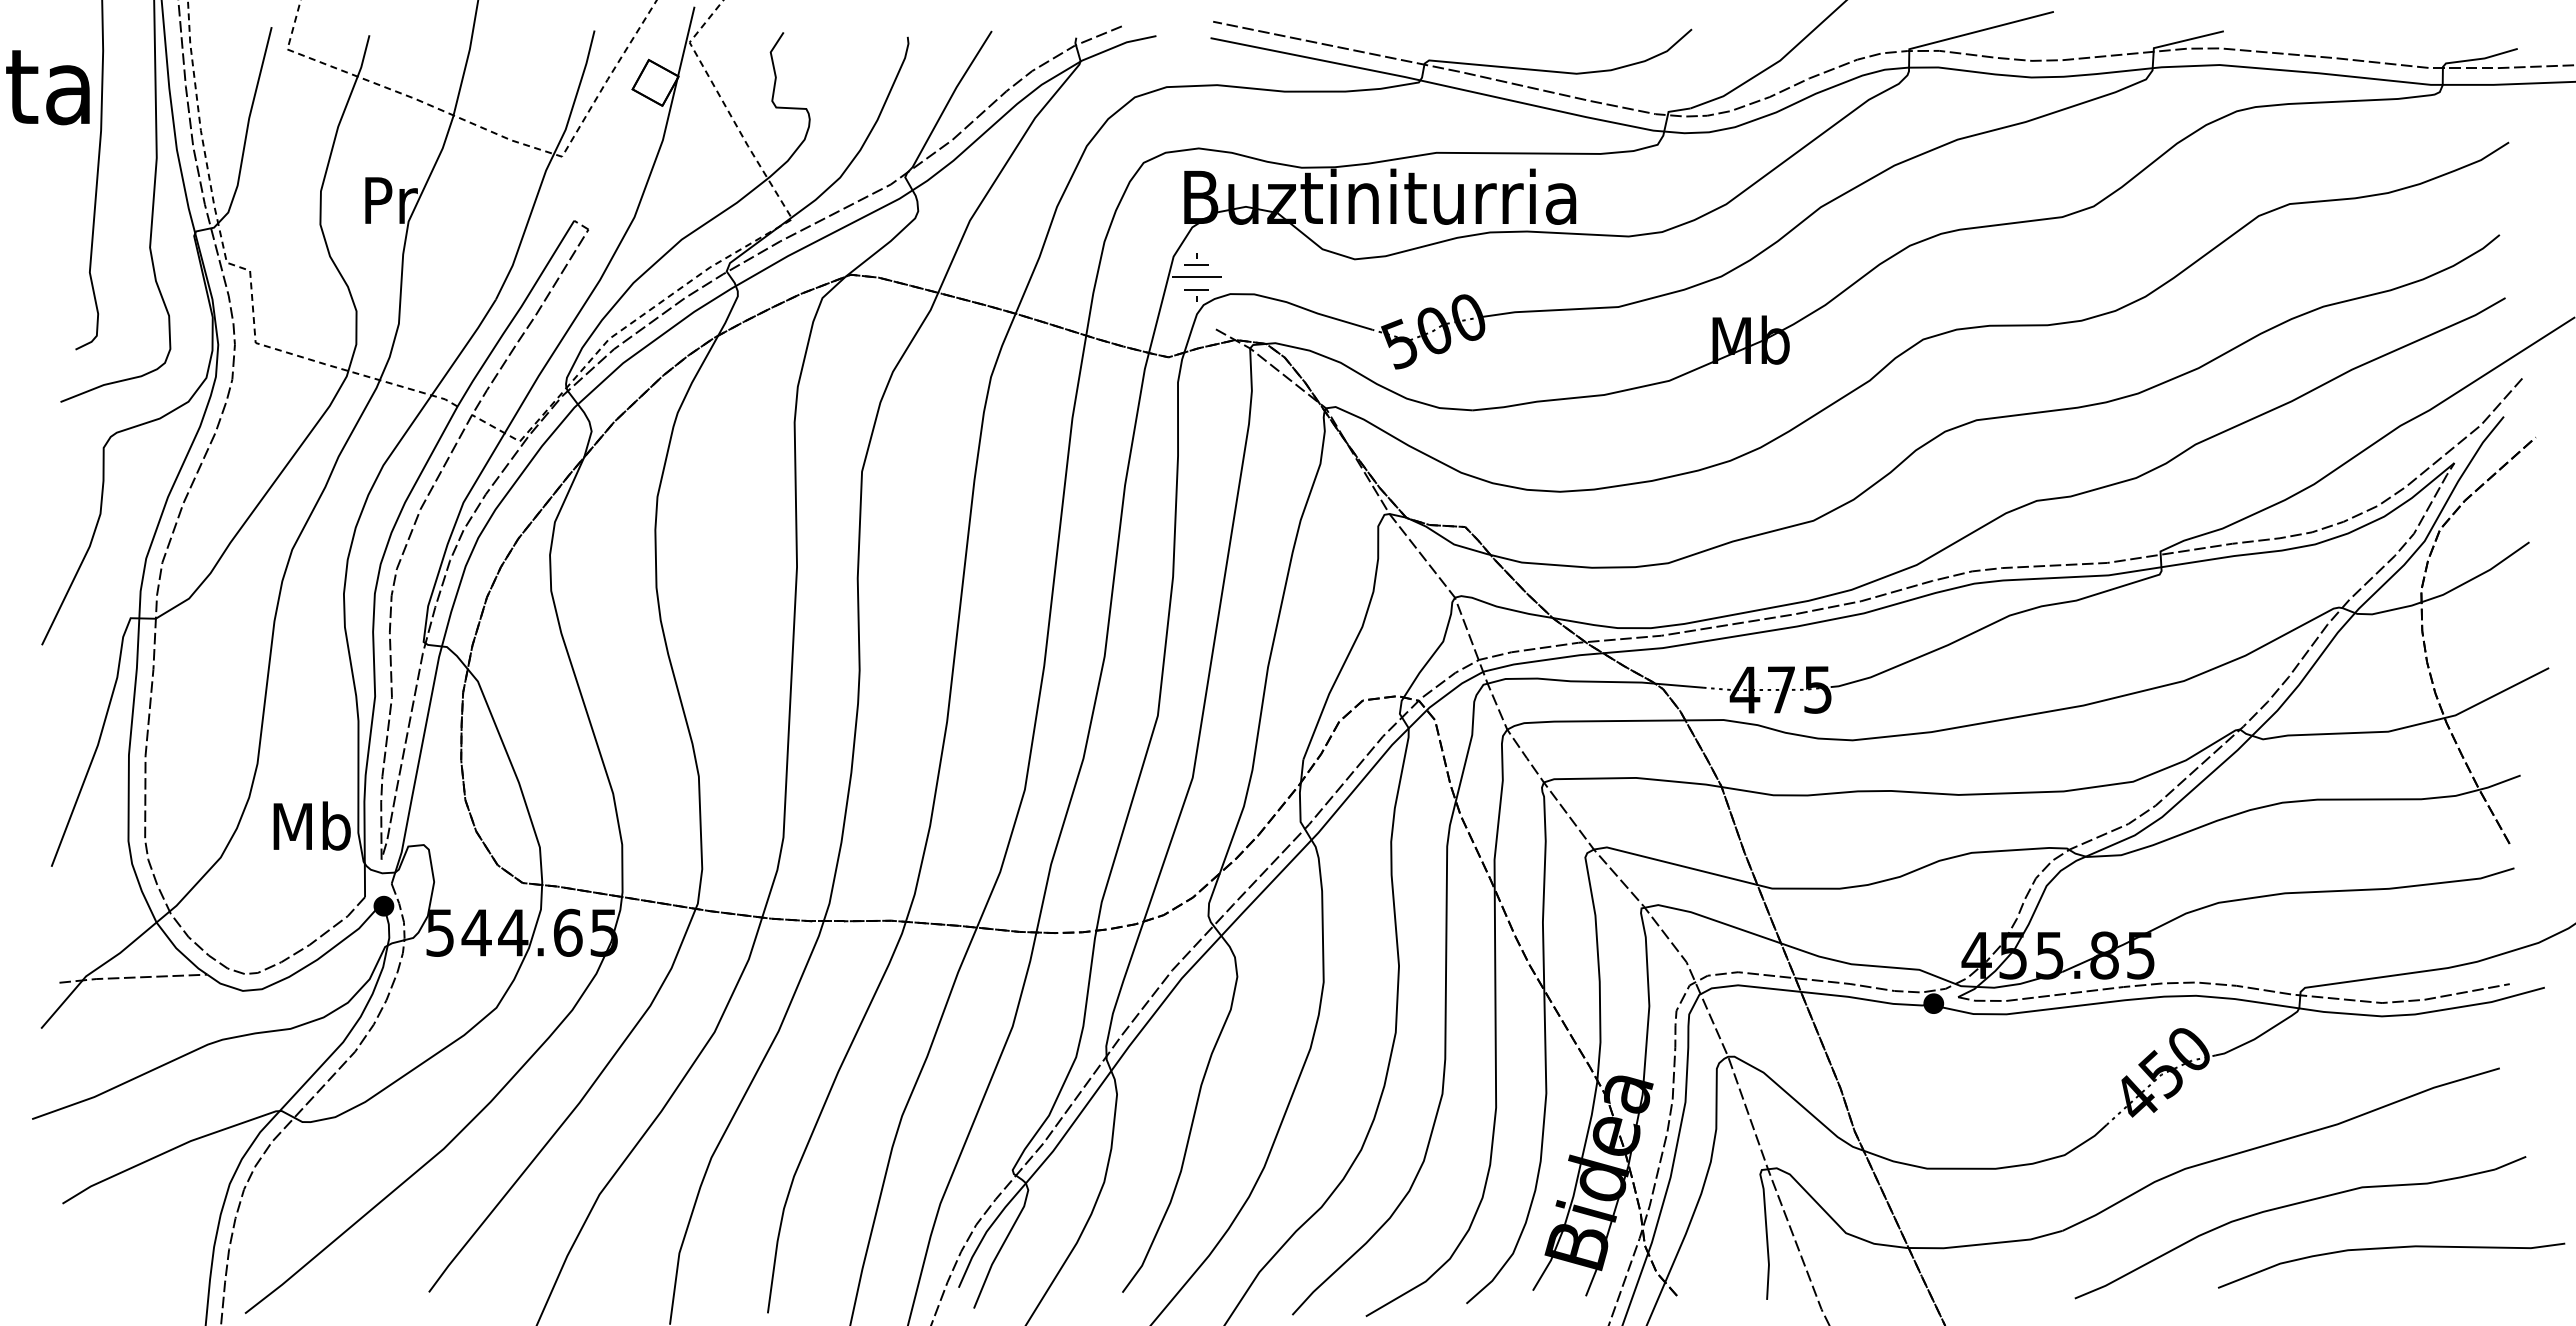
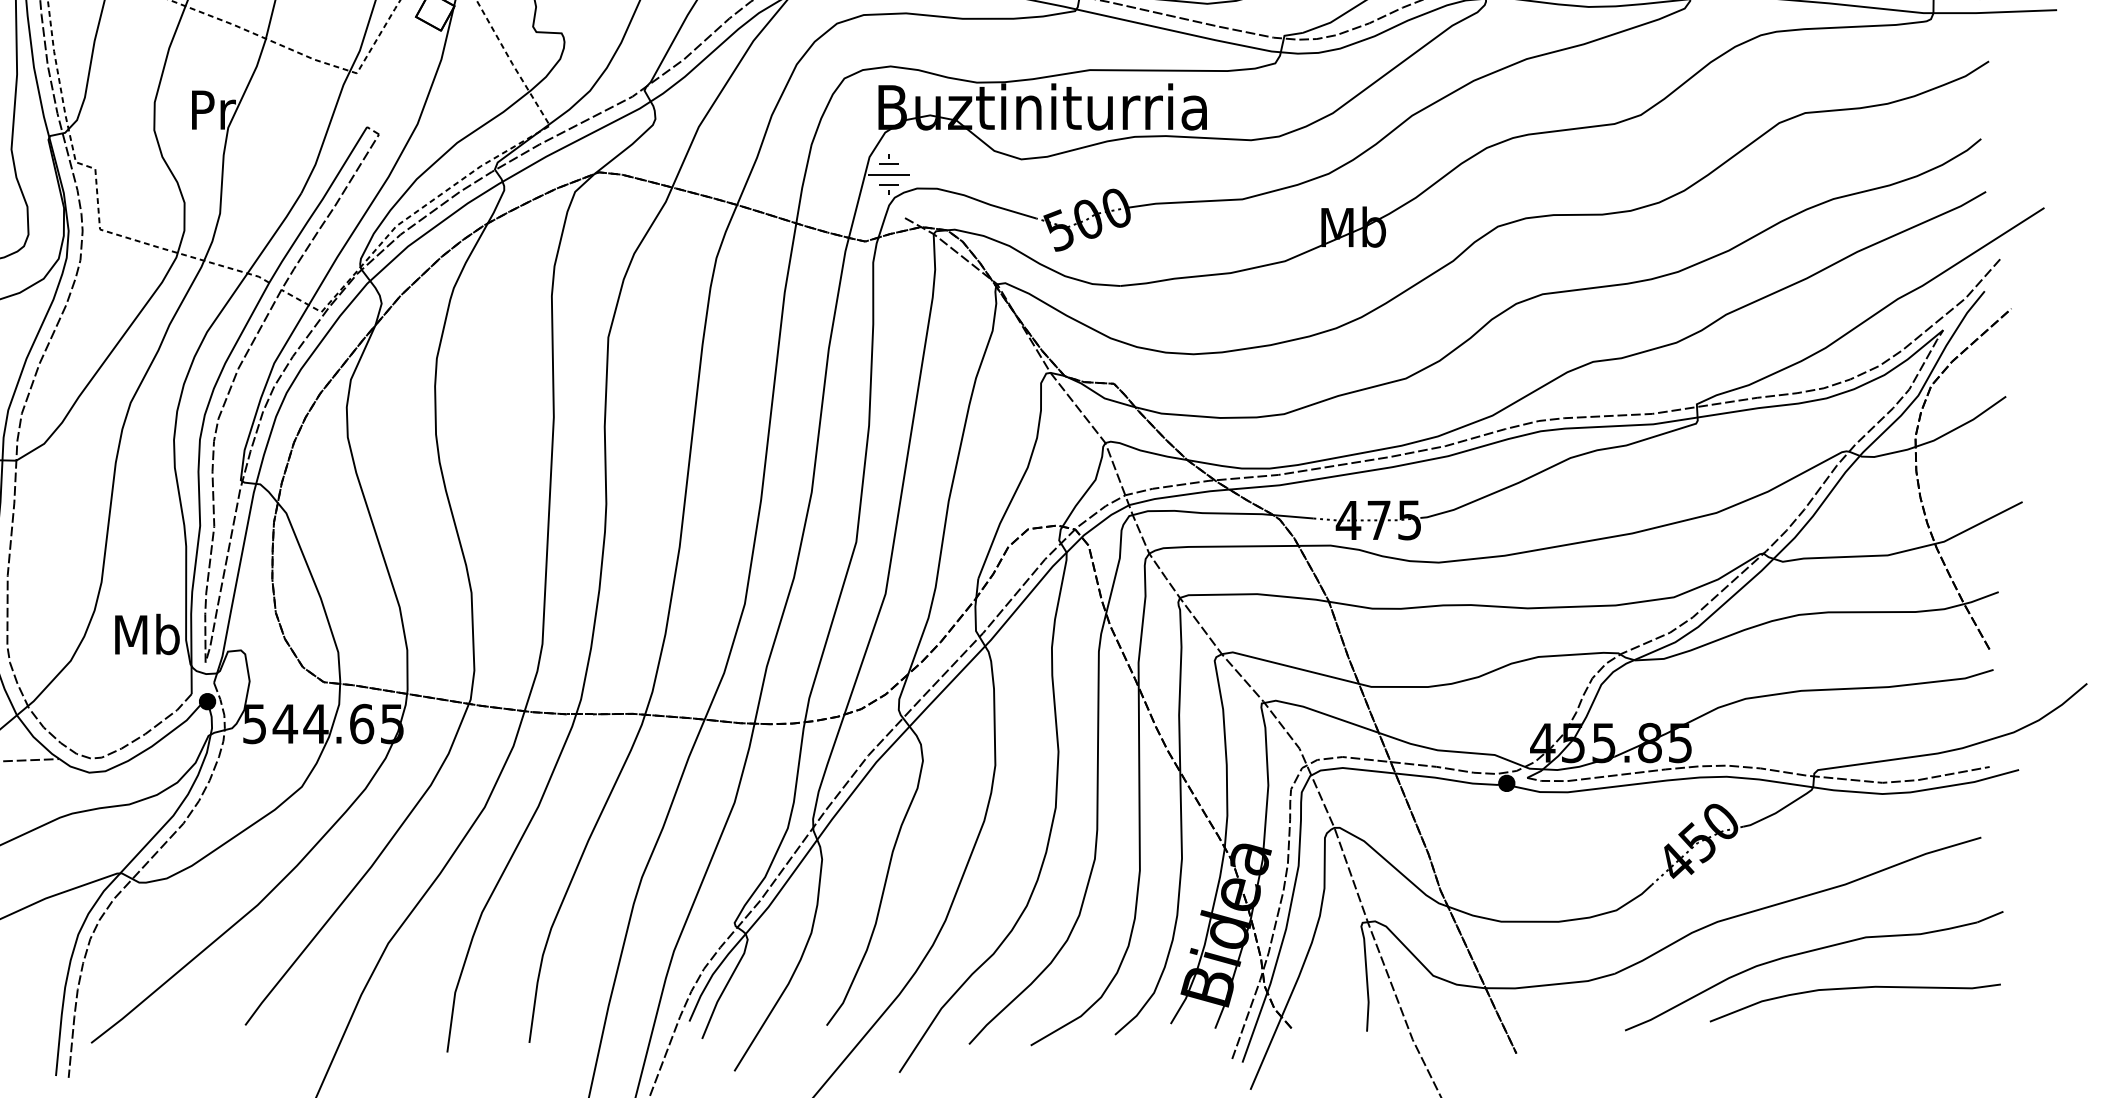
curve: (2391, 1248) -> (1855, 988), moved

